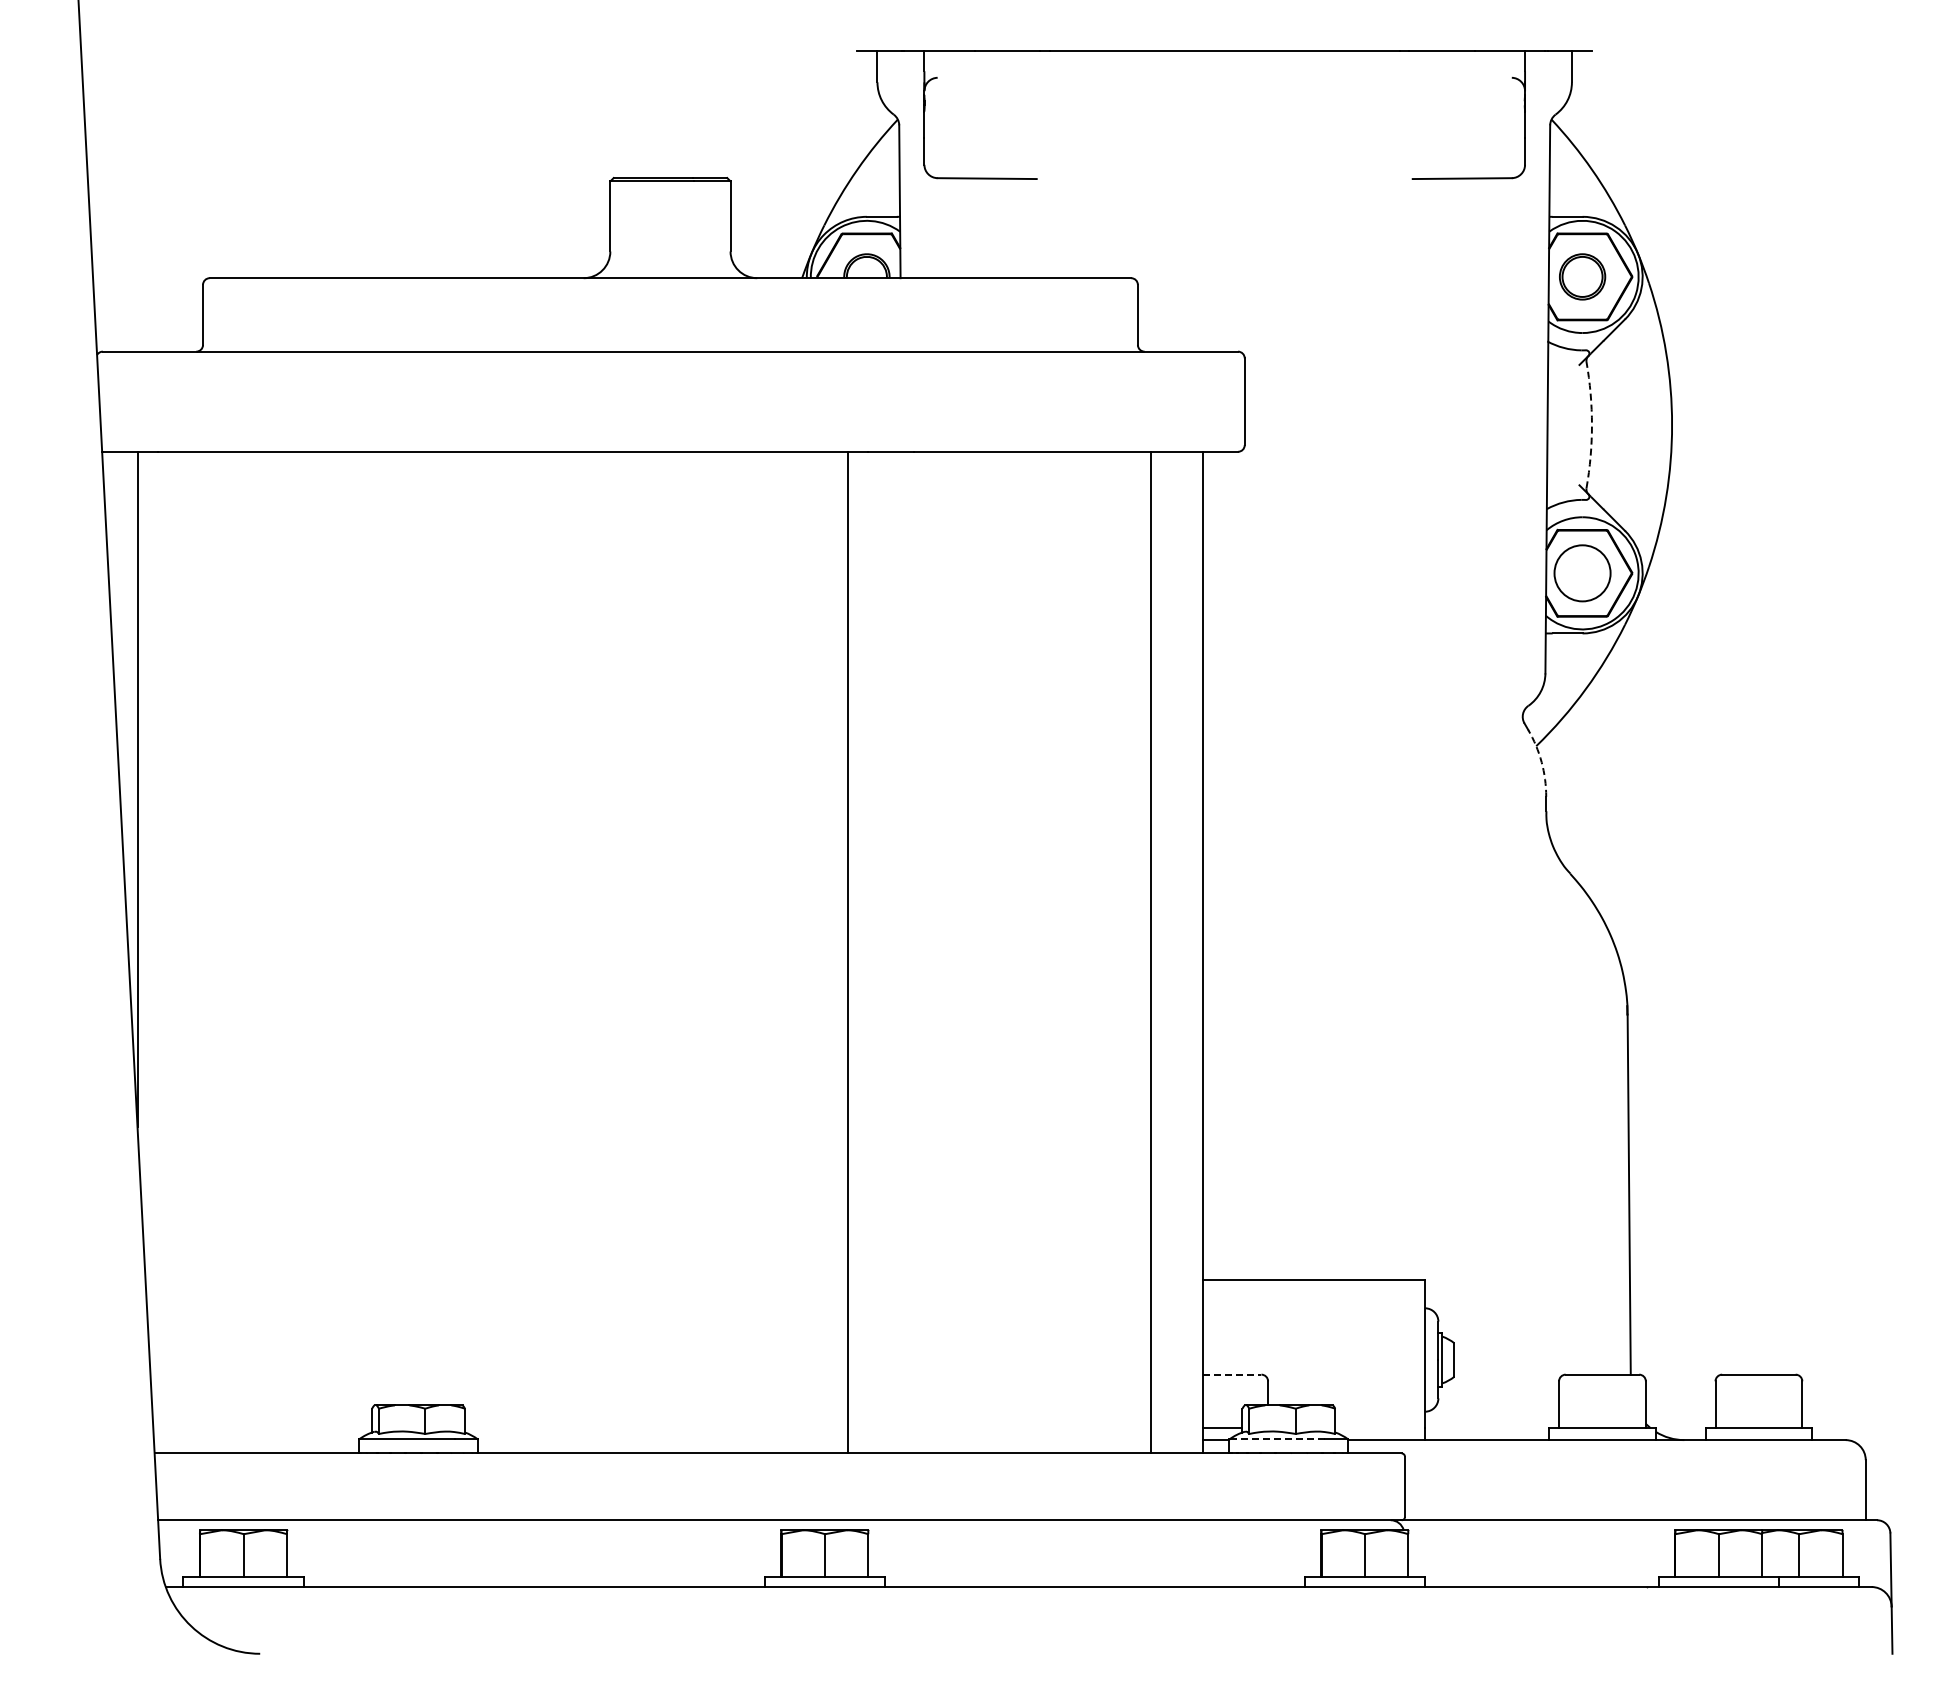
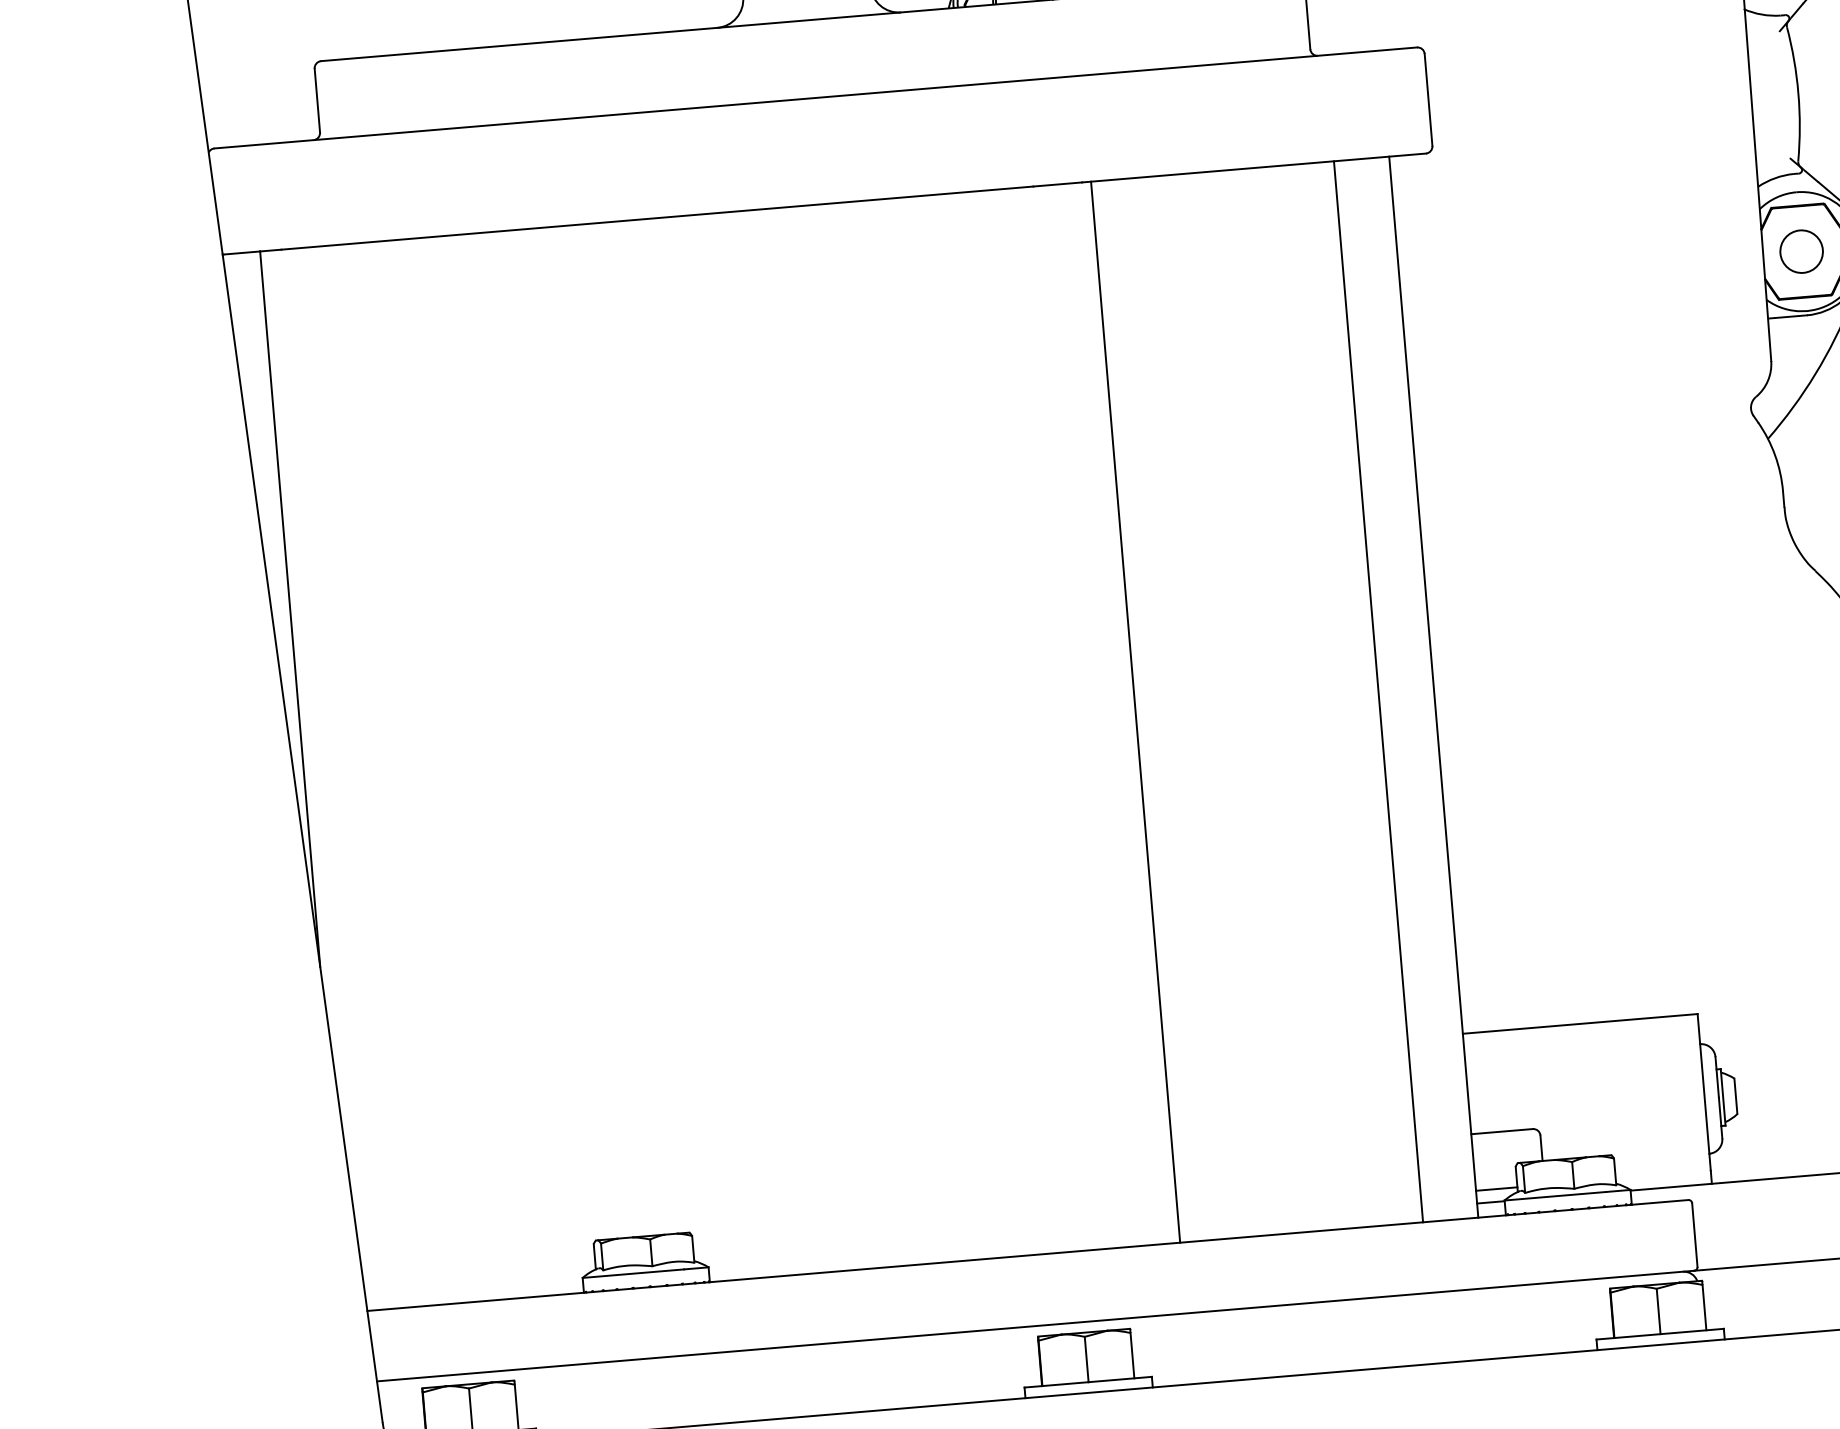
arc: (1591, 425) -> (1797, 94), dashed -> solid
circle: (1582, 573) -> (1801, 251), size x0.71
arc: (1541, 762) -> (1774, 455), dashed -> solid
line: (847, 952) -> (1135, 712), moved
line: (1232, 1374) -> (1502, 1131), dashed -> solid
line: (1277, 1439) -> (1555, 1196), dashed -> solid

